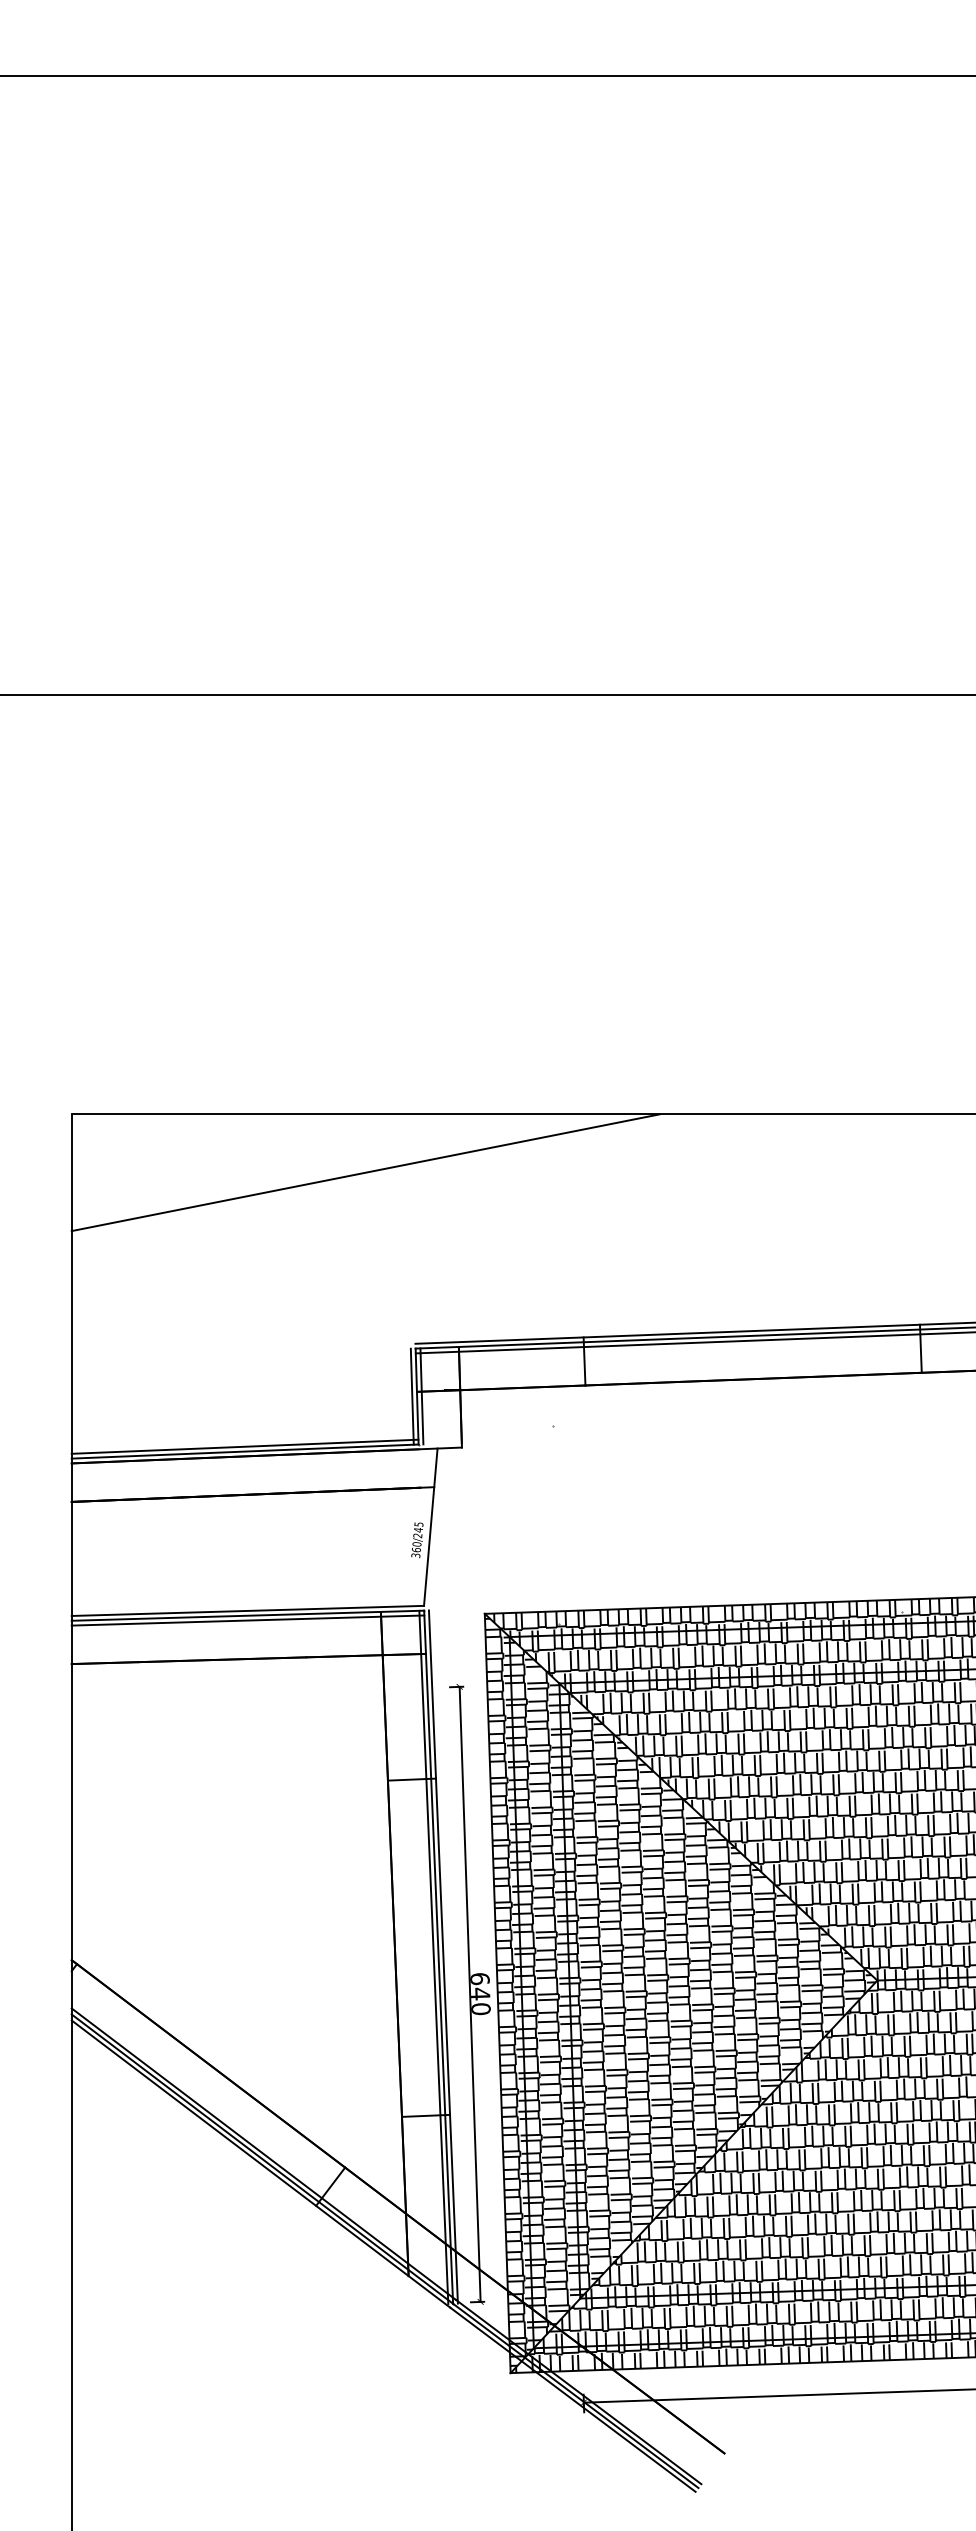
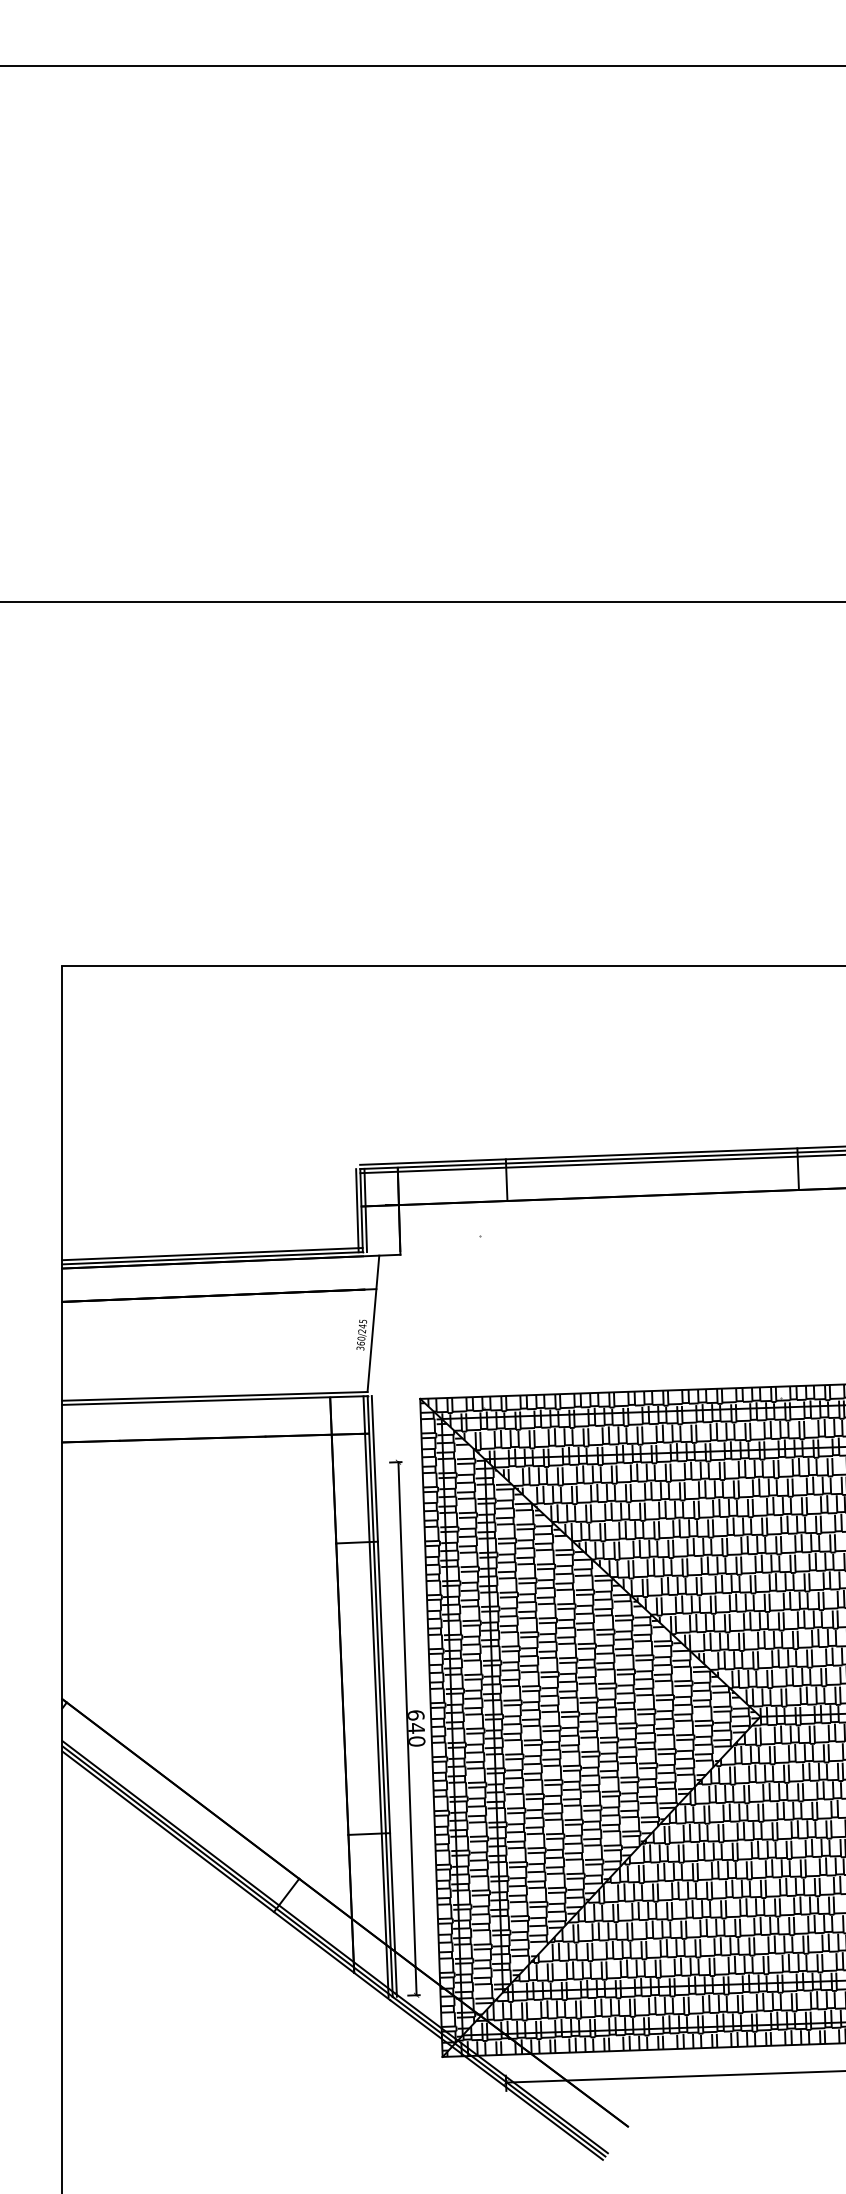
line: (365, 1172) -> (316, 1016), removed
line: (247, 1620) -> (214, 1404), removed

